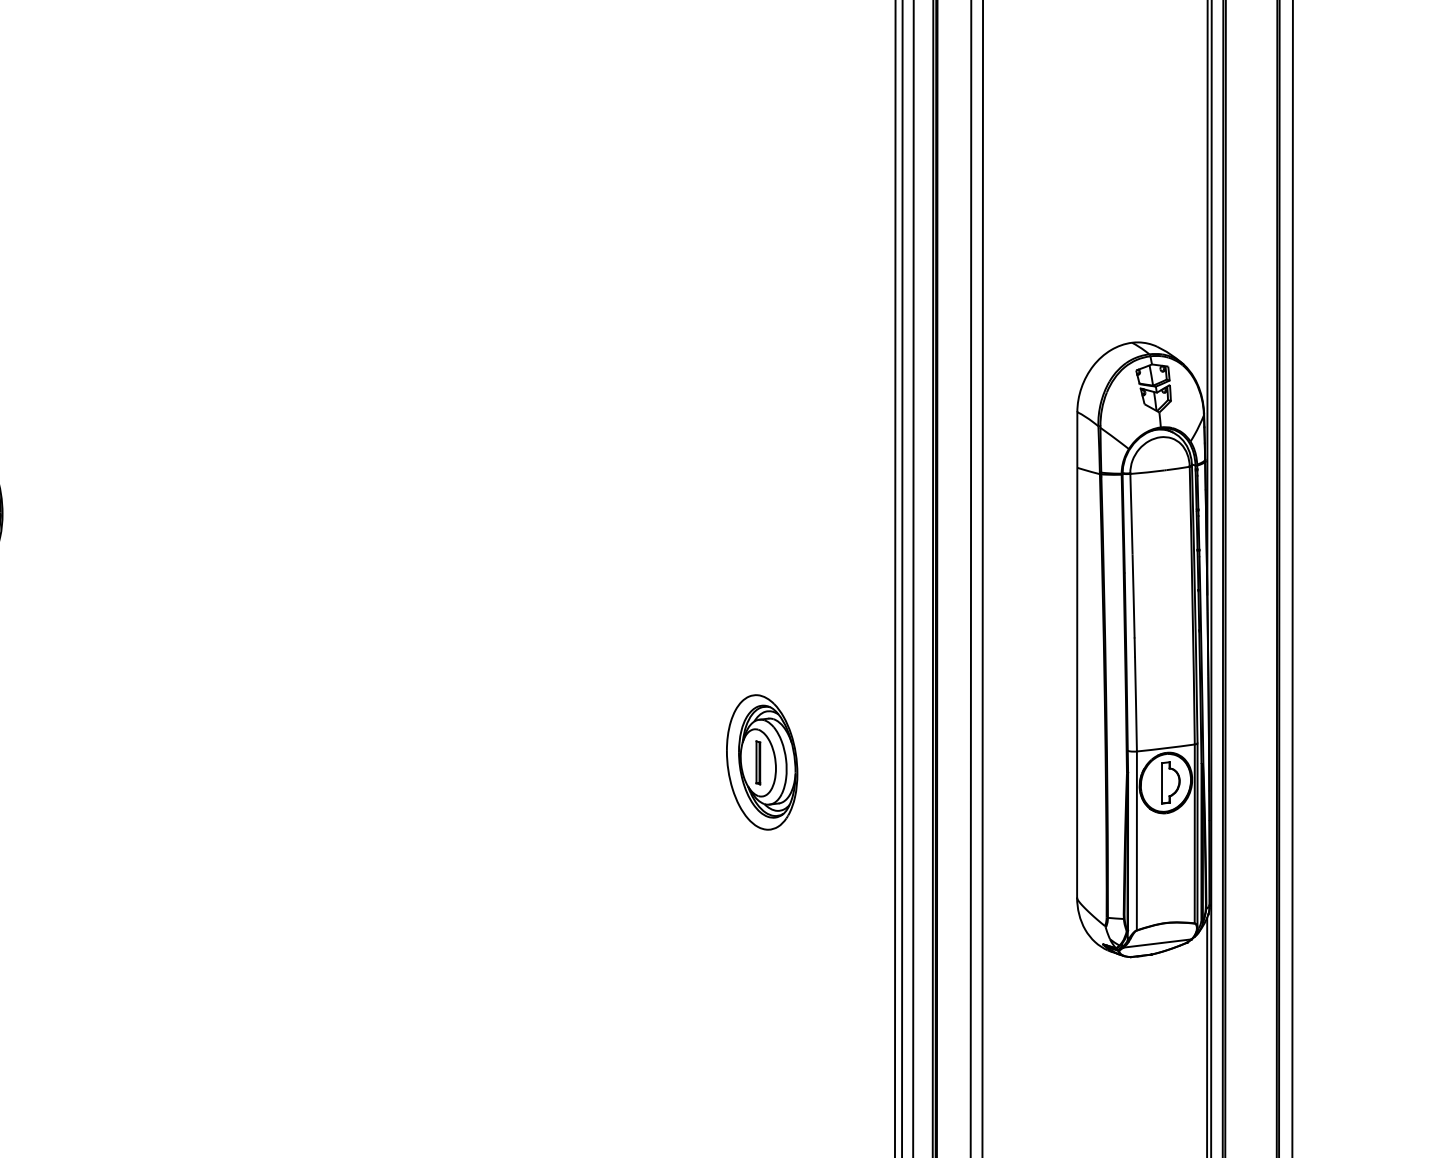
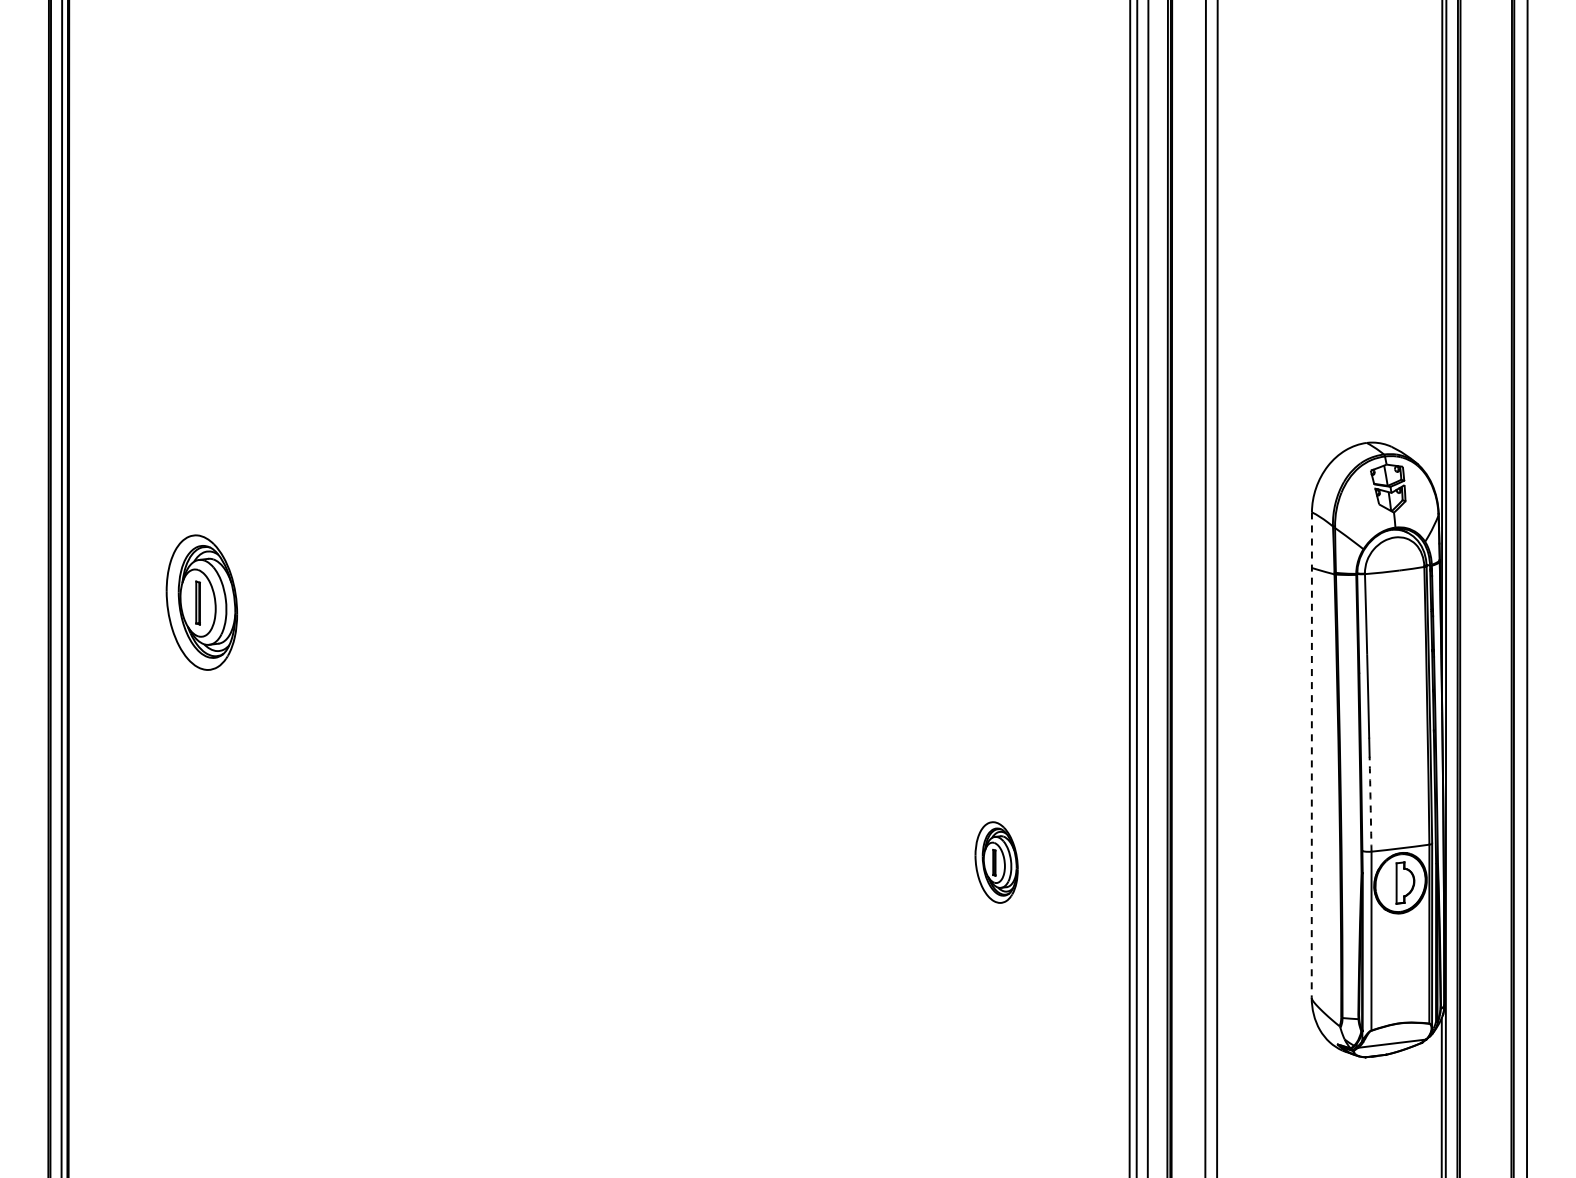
line: (1076, 655) -> (1311, 755), solid -> dashed
arc: (1135, 704) -> (1370, 804), solid -> dashed
part: (761, 762) -> (996, 862), size x0.6

